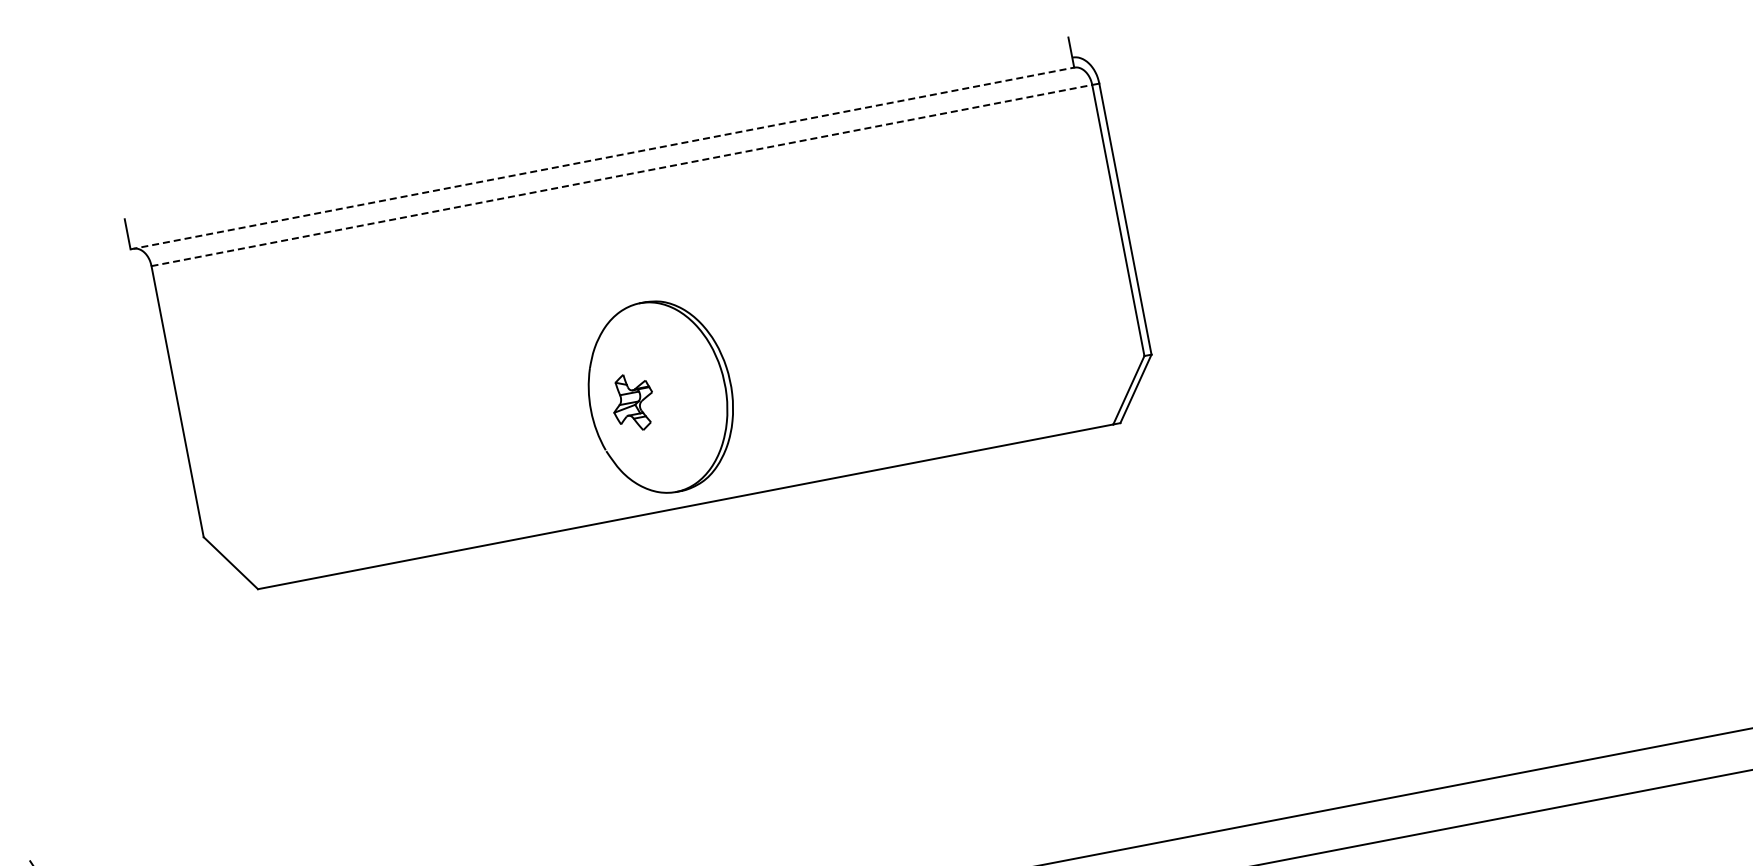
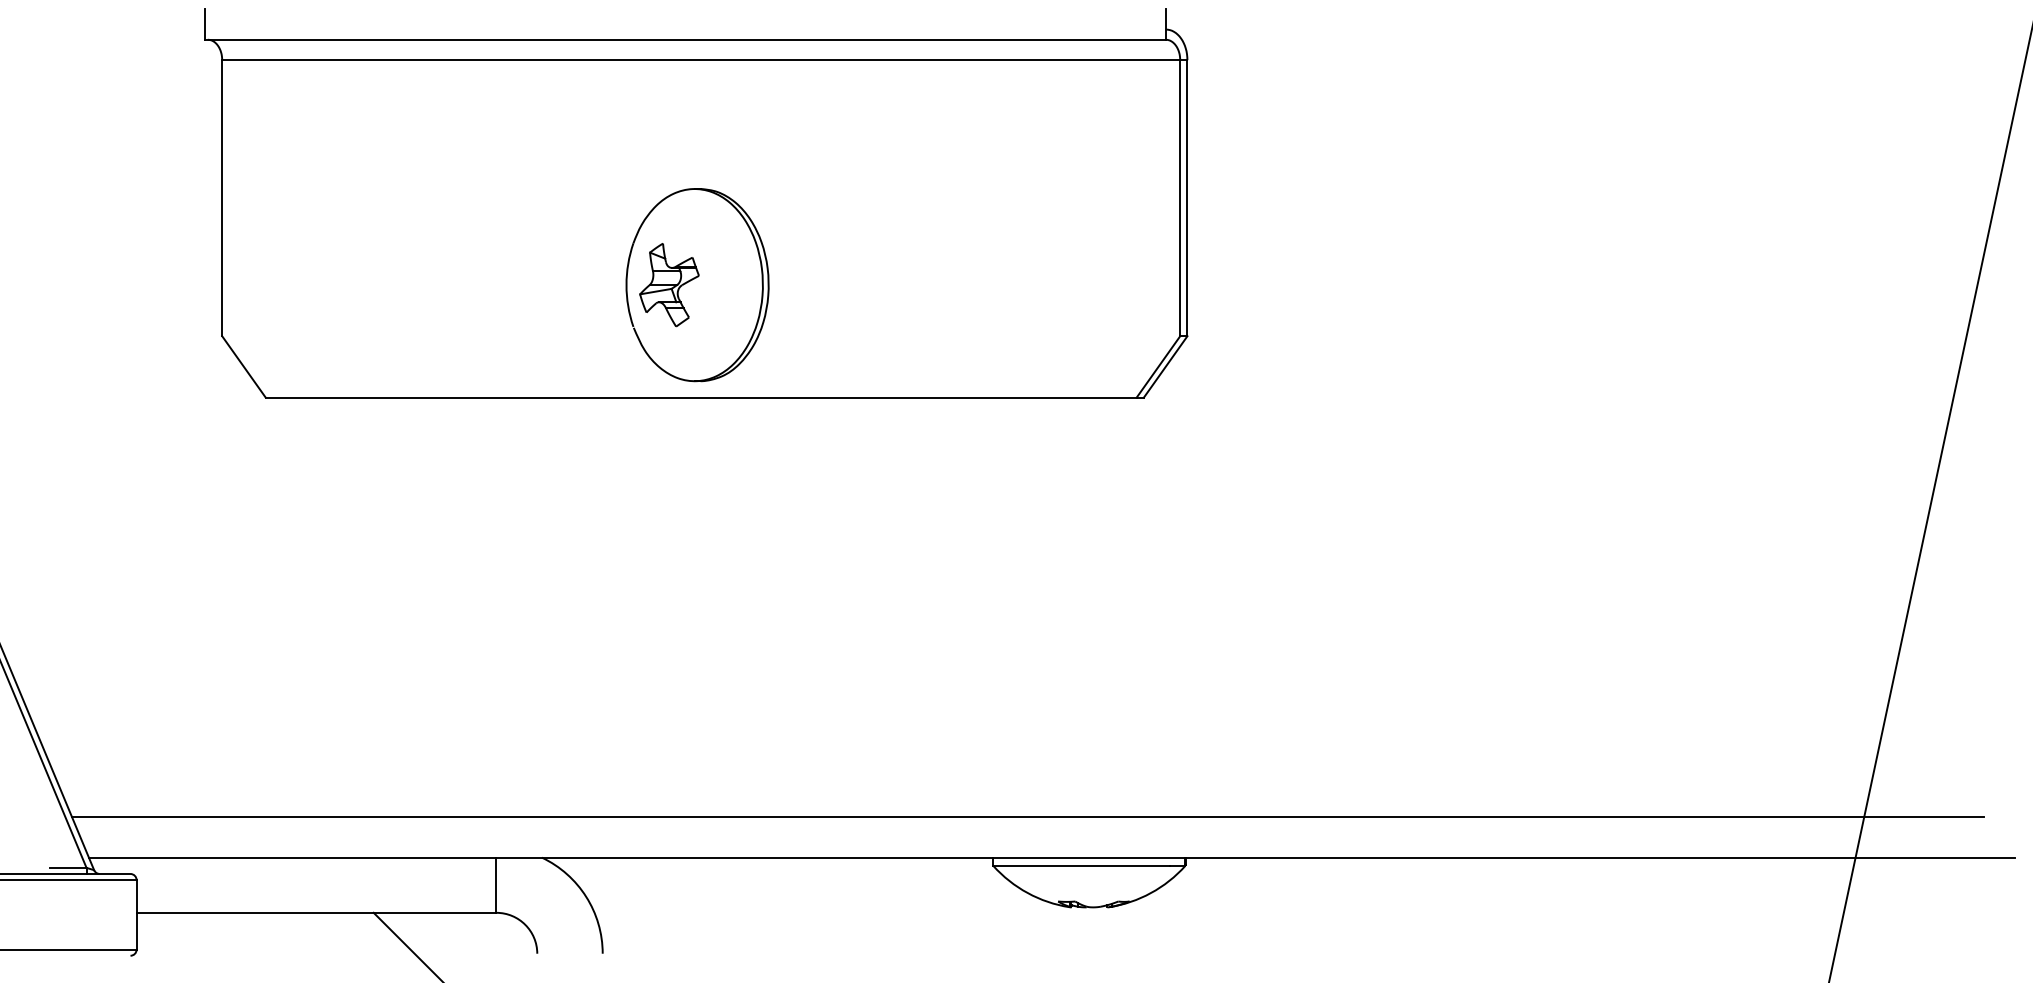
line: (602, 158) -> (685, 39), dashed -> solid
line: (622, 175) -> (701, 60), dashed -> solid
part: (633, 402) -> (669, 285), size x1.43

